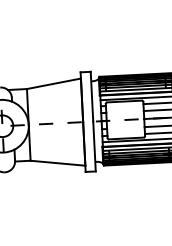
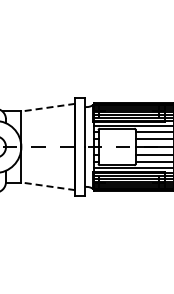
line: (53, 83) -> (47, 107), solid -> dashed
line: (57, 163) -> (47, 186), solid -> dashed

